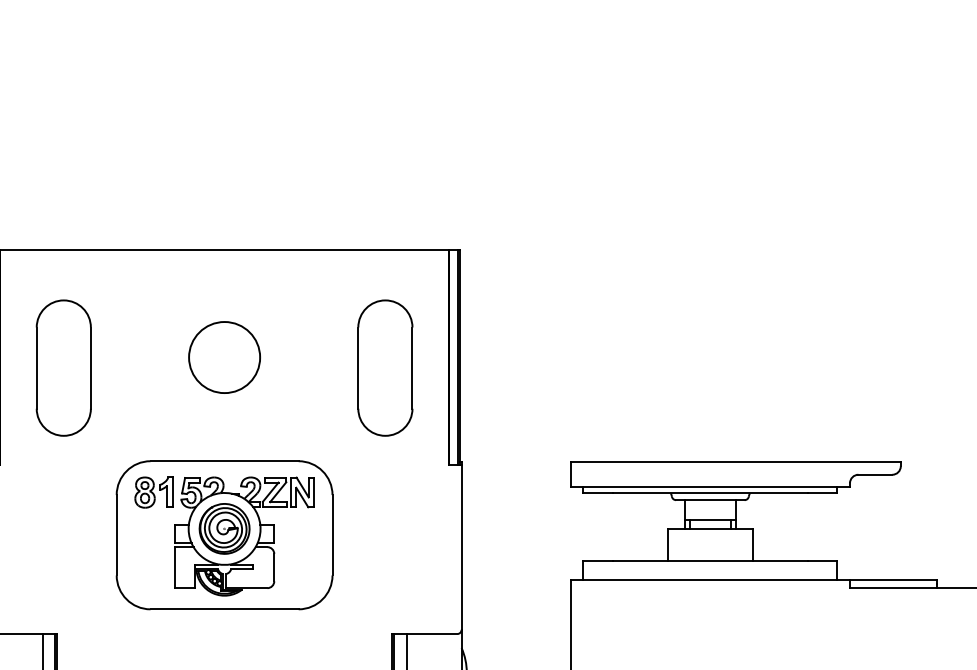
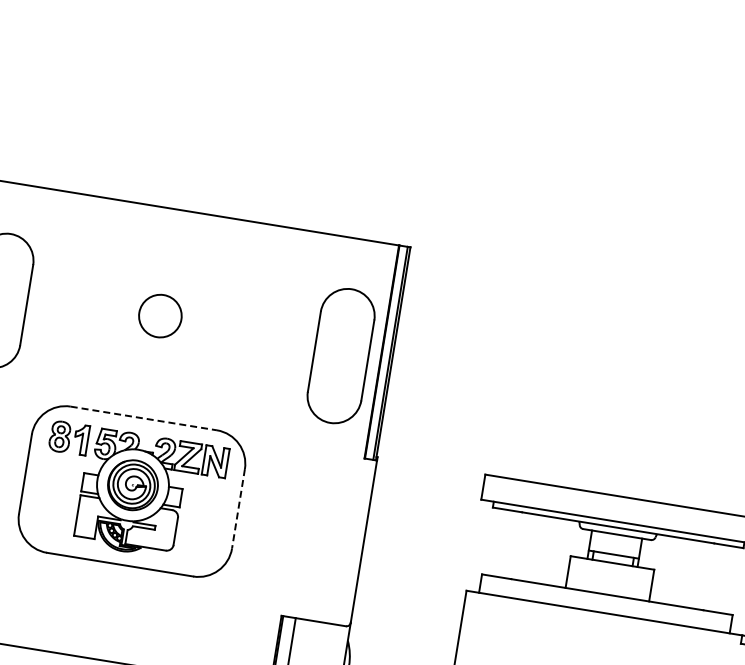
circle: (224, 357) -> (160, 316), size x0.6
part: (385, 367) -> (341, 355), moved
line: (225, 461) -> (144, 418), solid -> dashed
line: (332, 535) -> (238, 509), solid -> dashed

